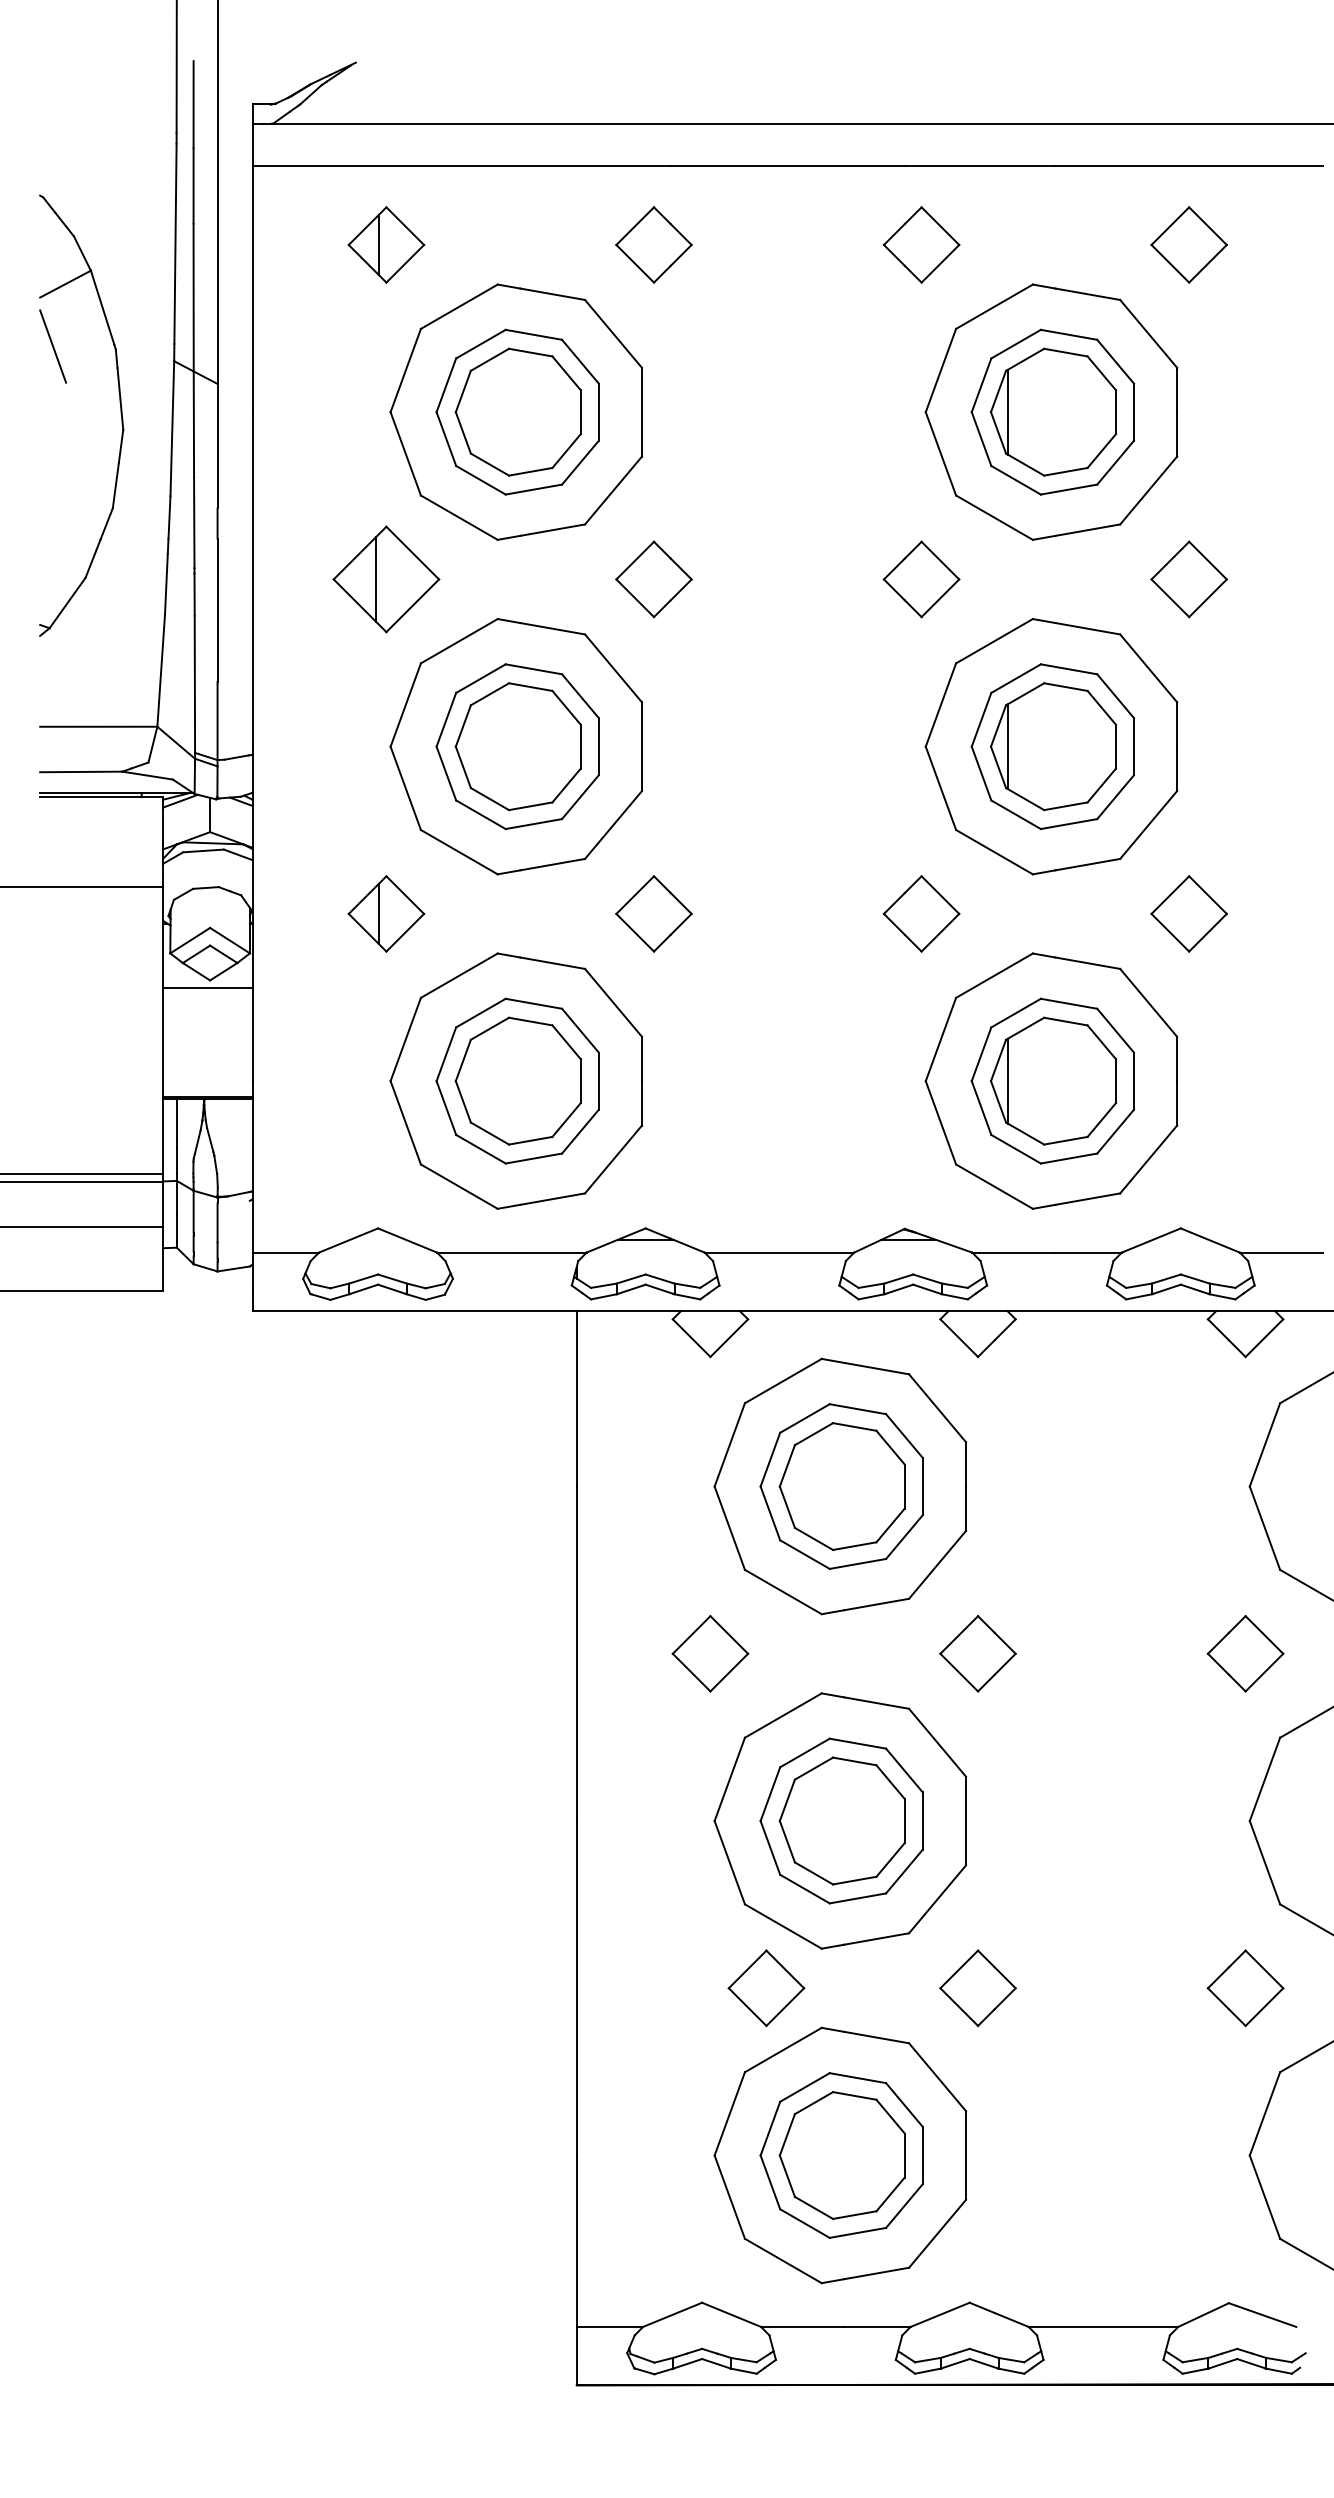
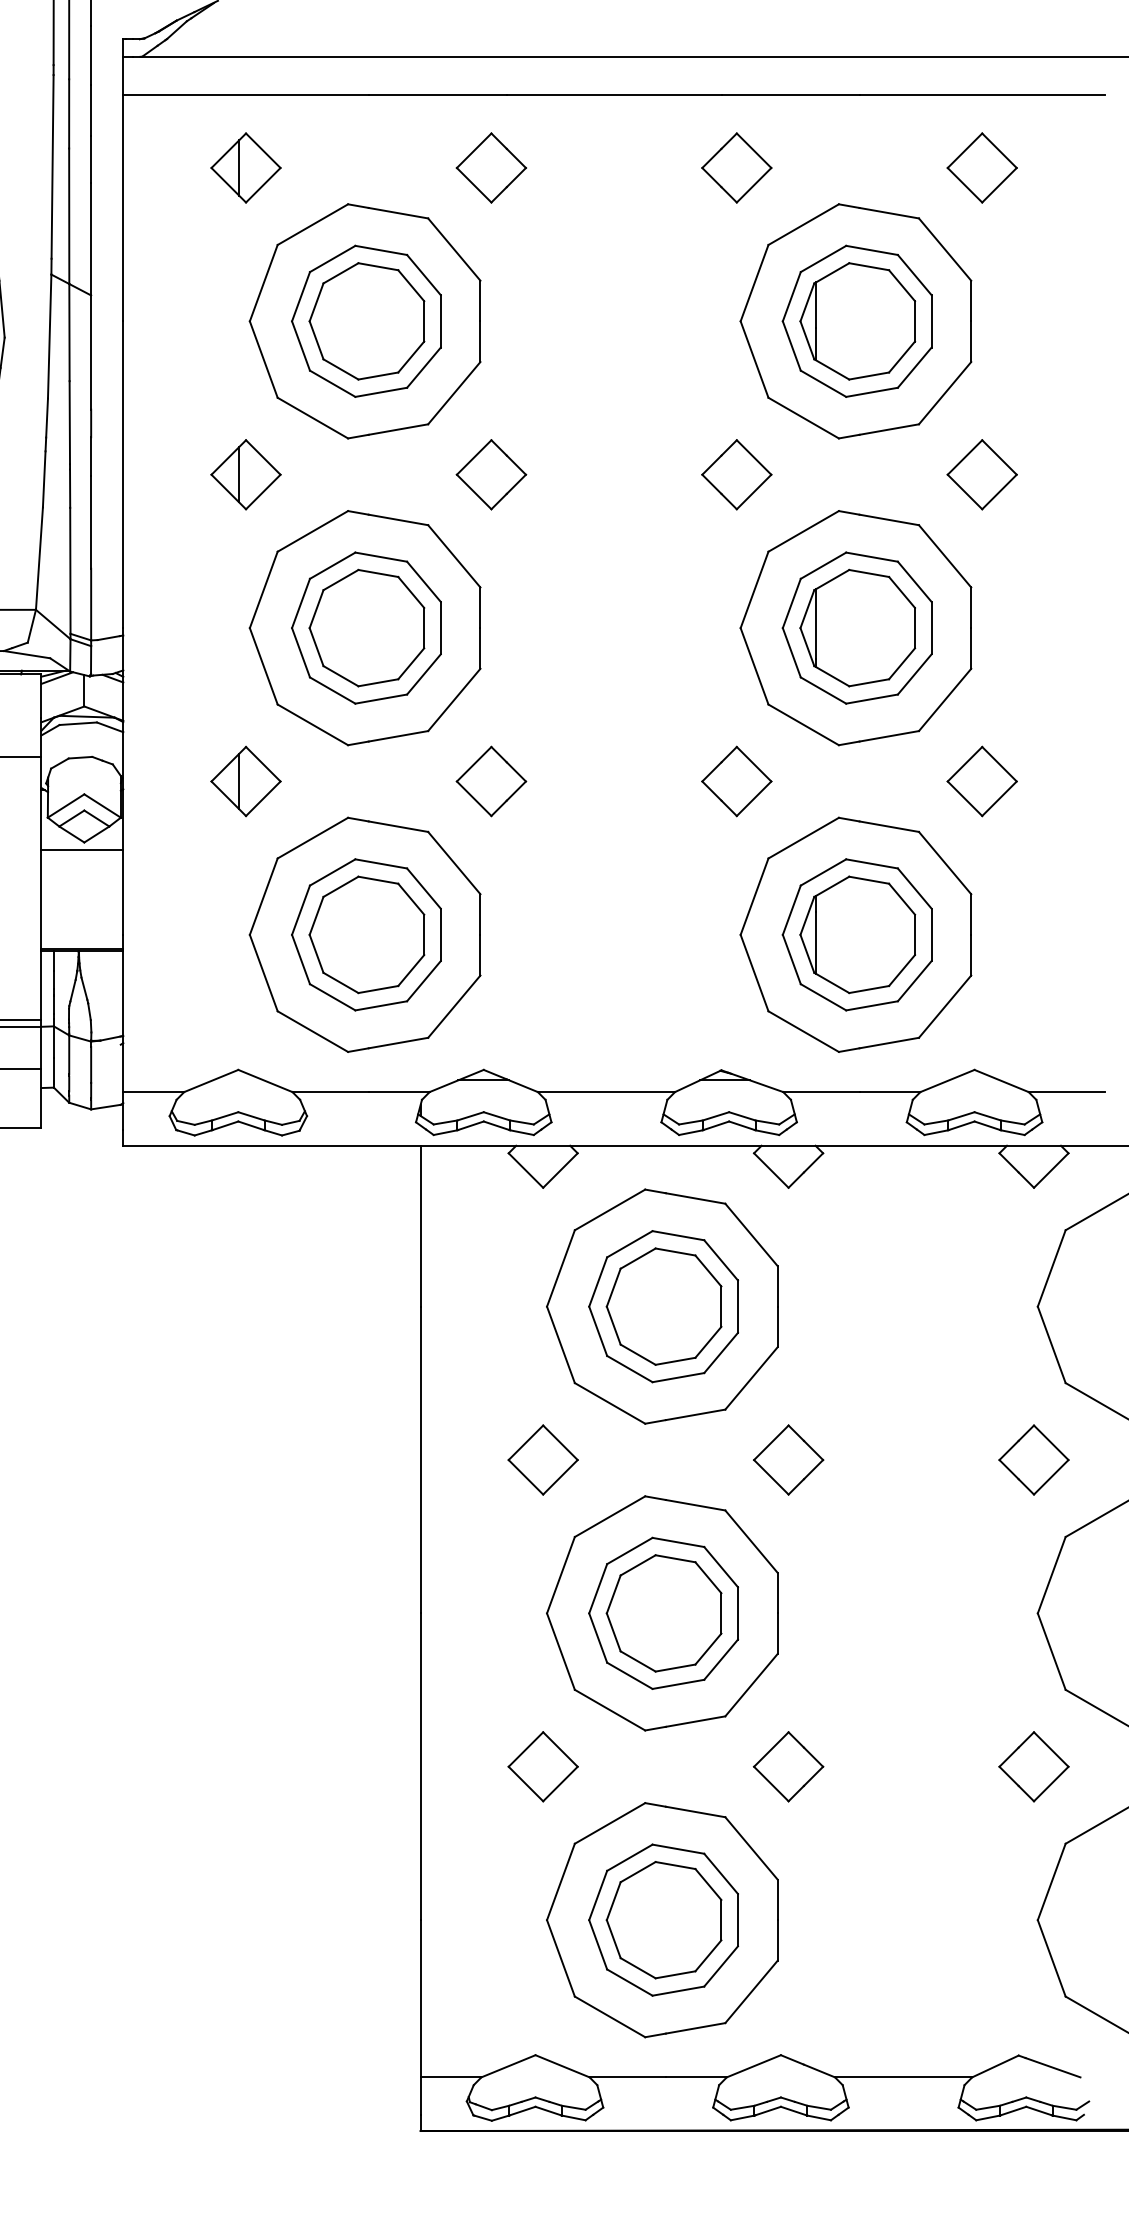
part: (386, 579) -> (246, 474), size x0.71
part: (766, 1988) -> (543, 1766), moved

